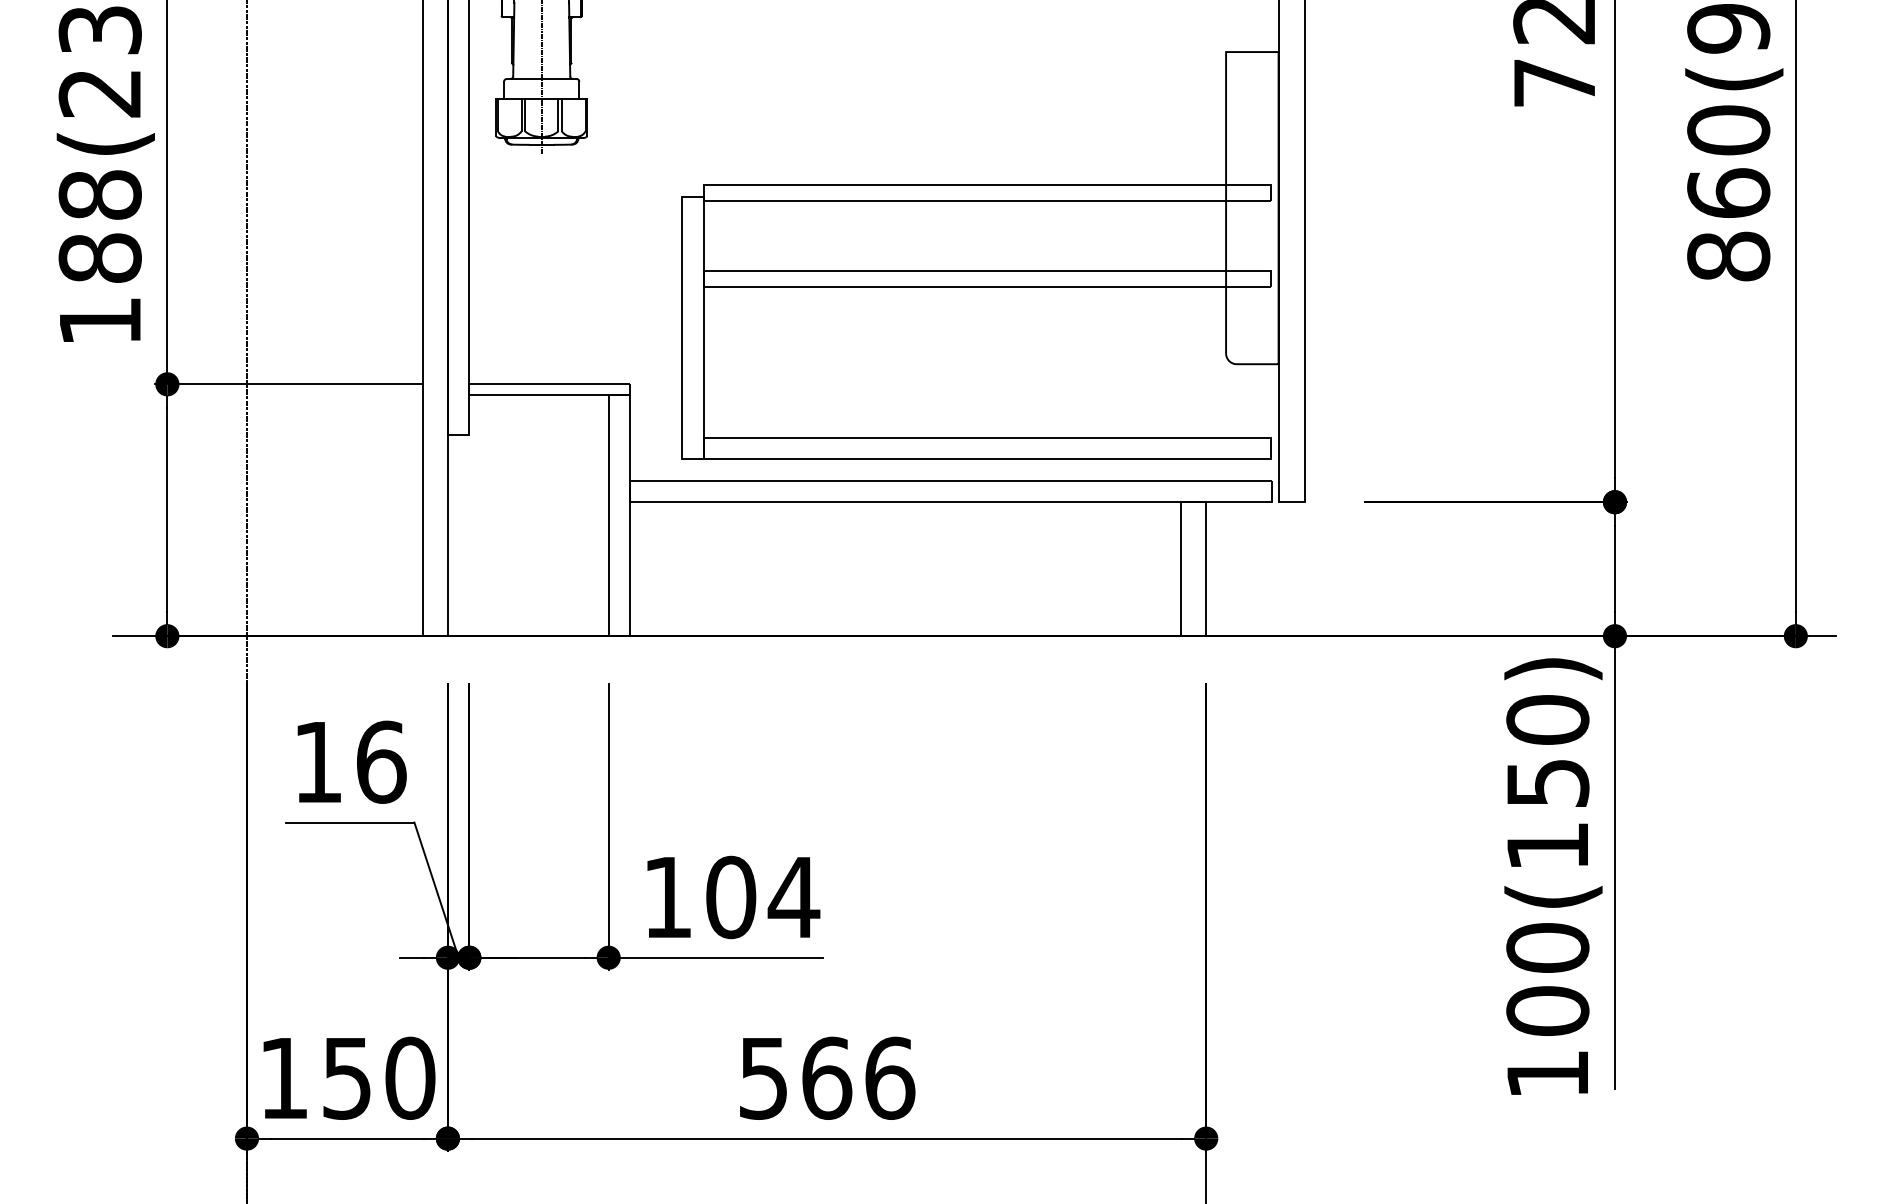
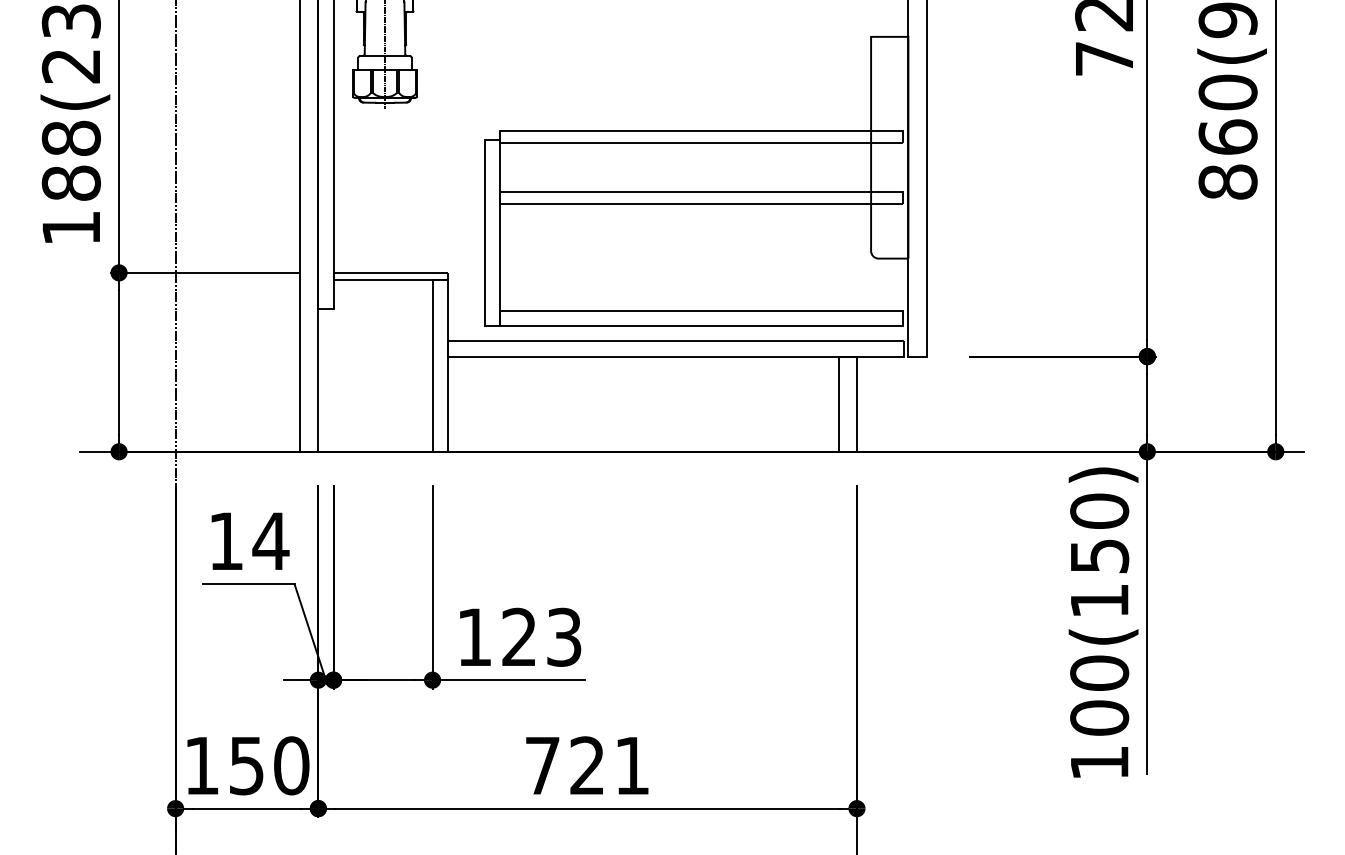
text: (380, 761) -> (270, 540), 16 -> 14
text: (763, 897) -> (542, 637), 104 -> 123
text: (827, 1077) -> (587, 765), 566 -> 721

